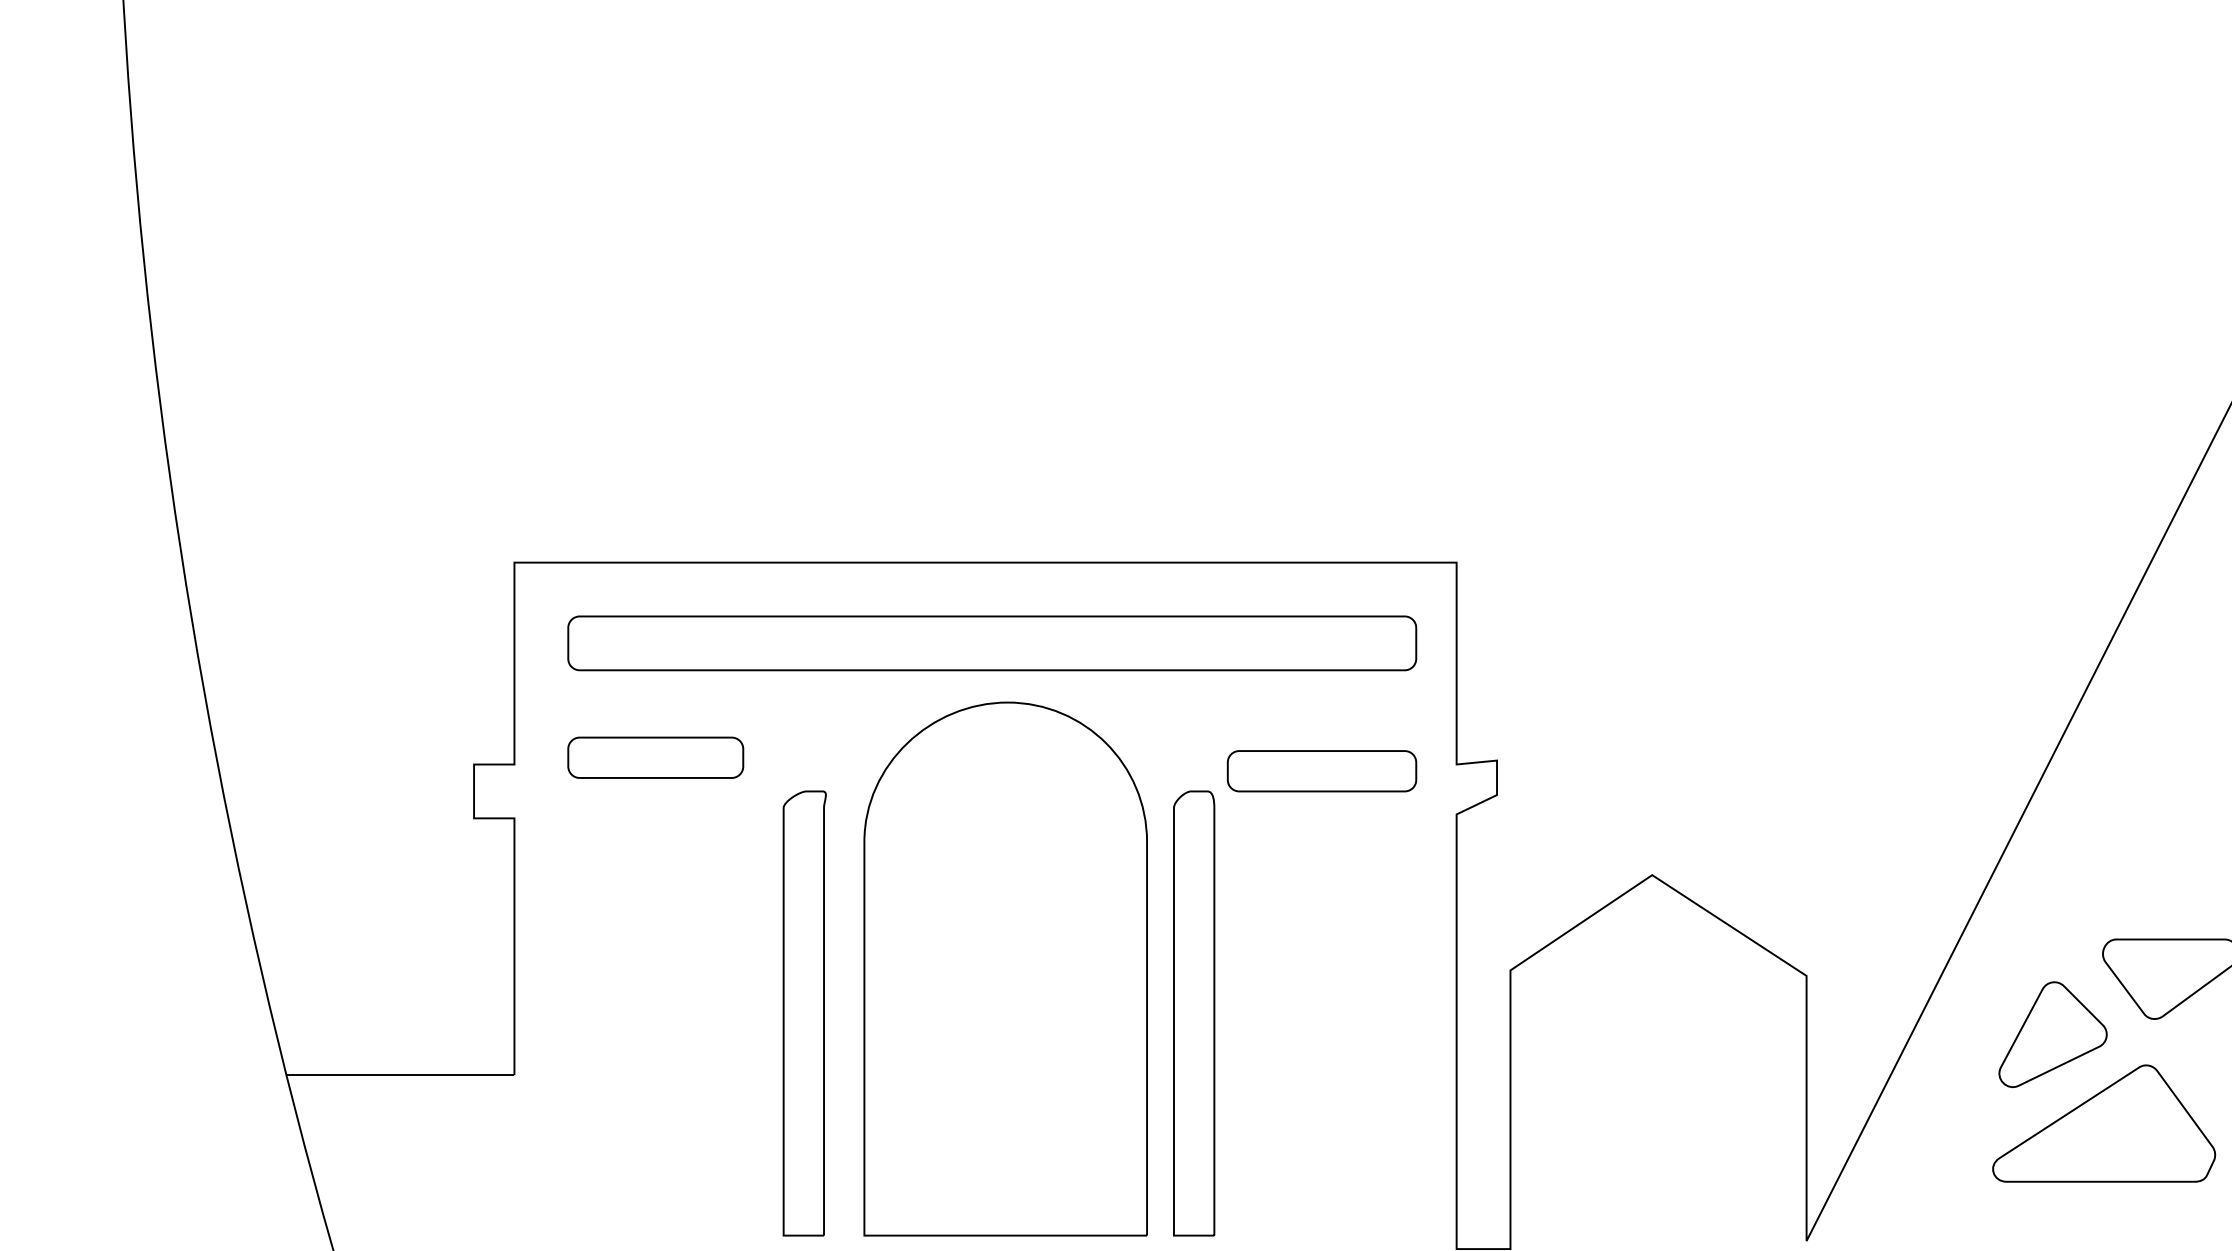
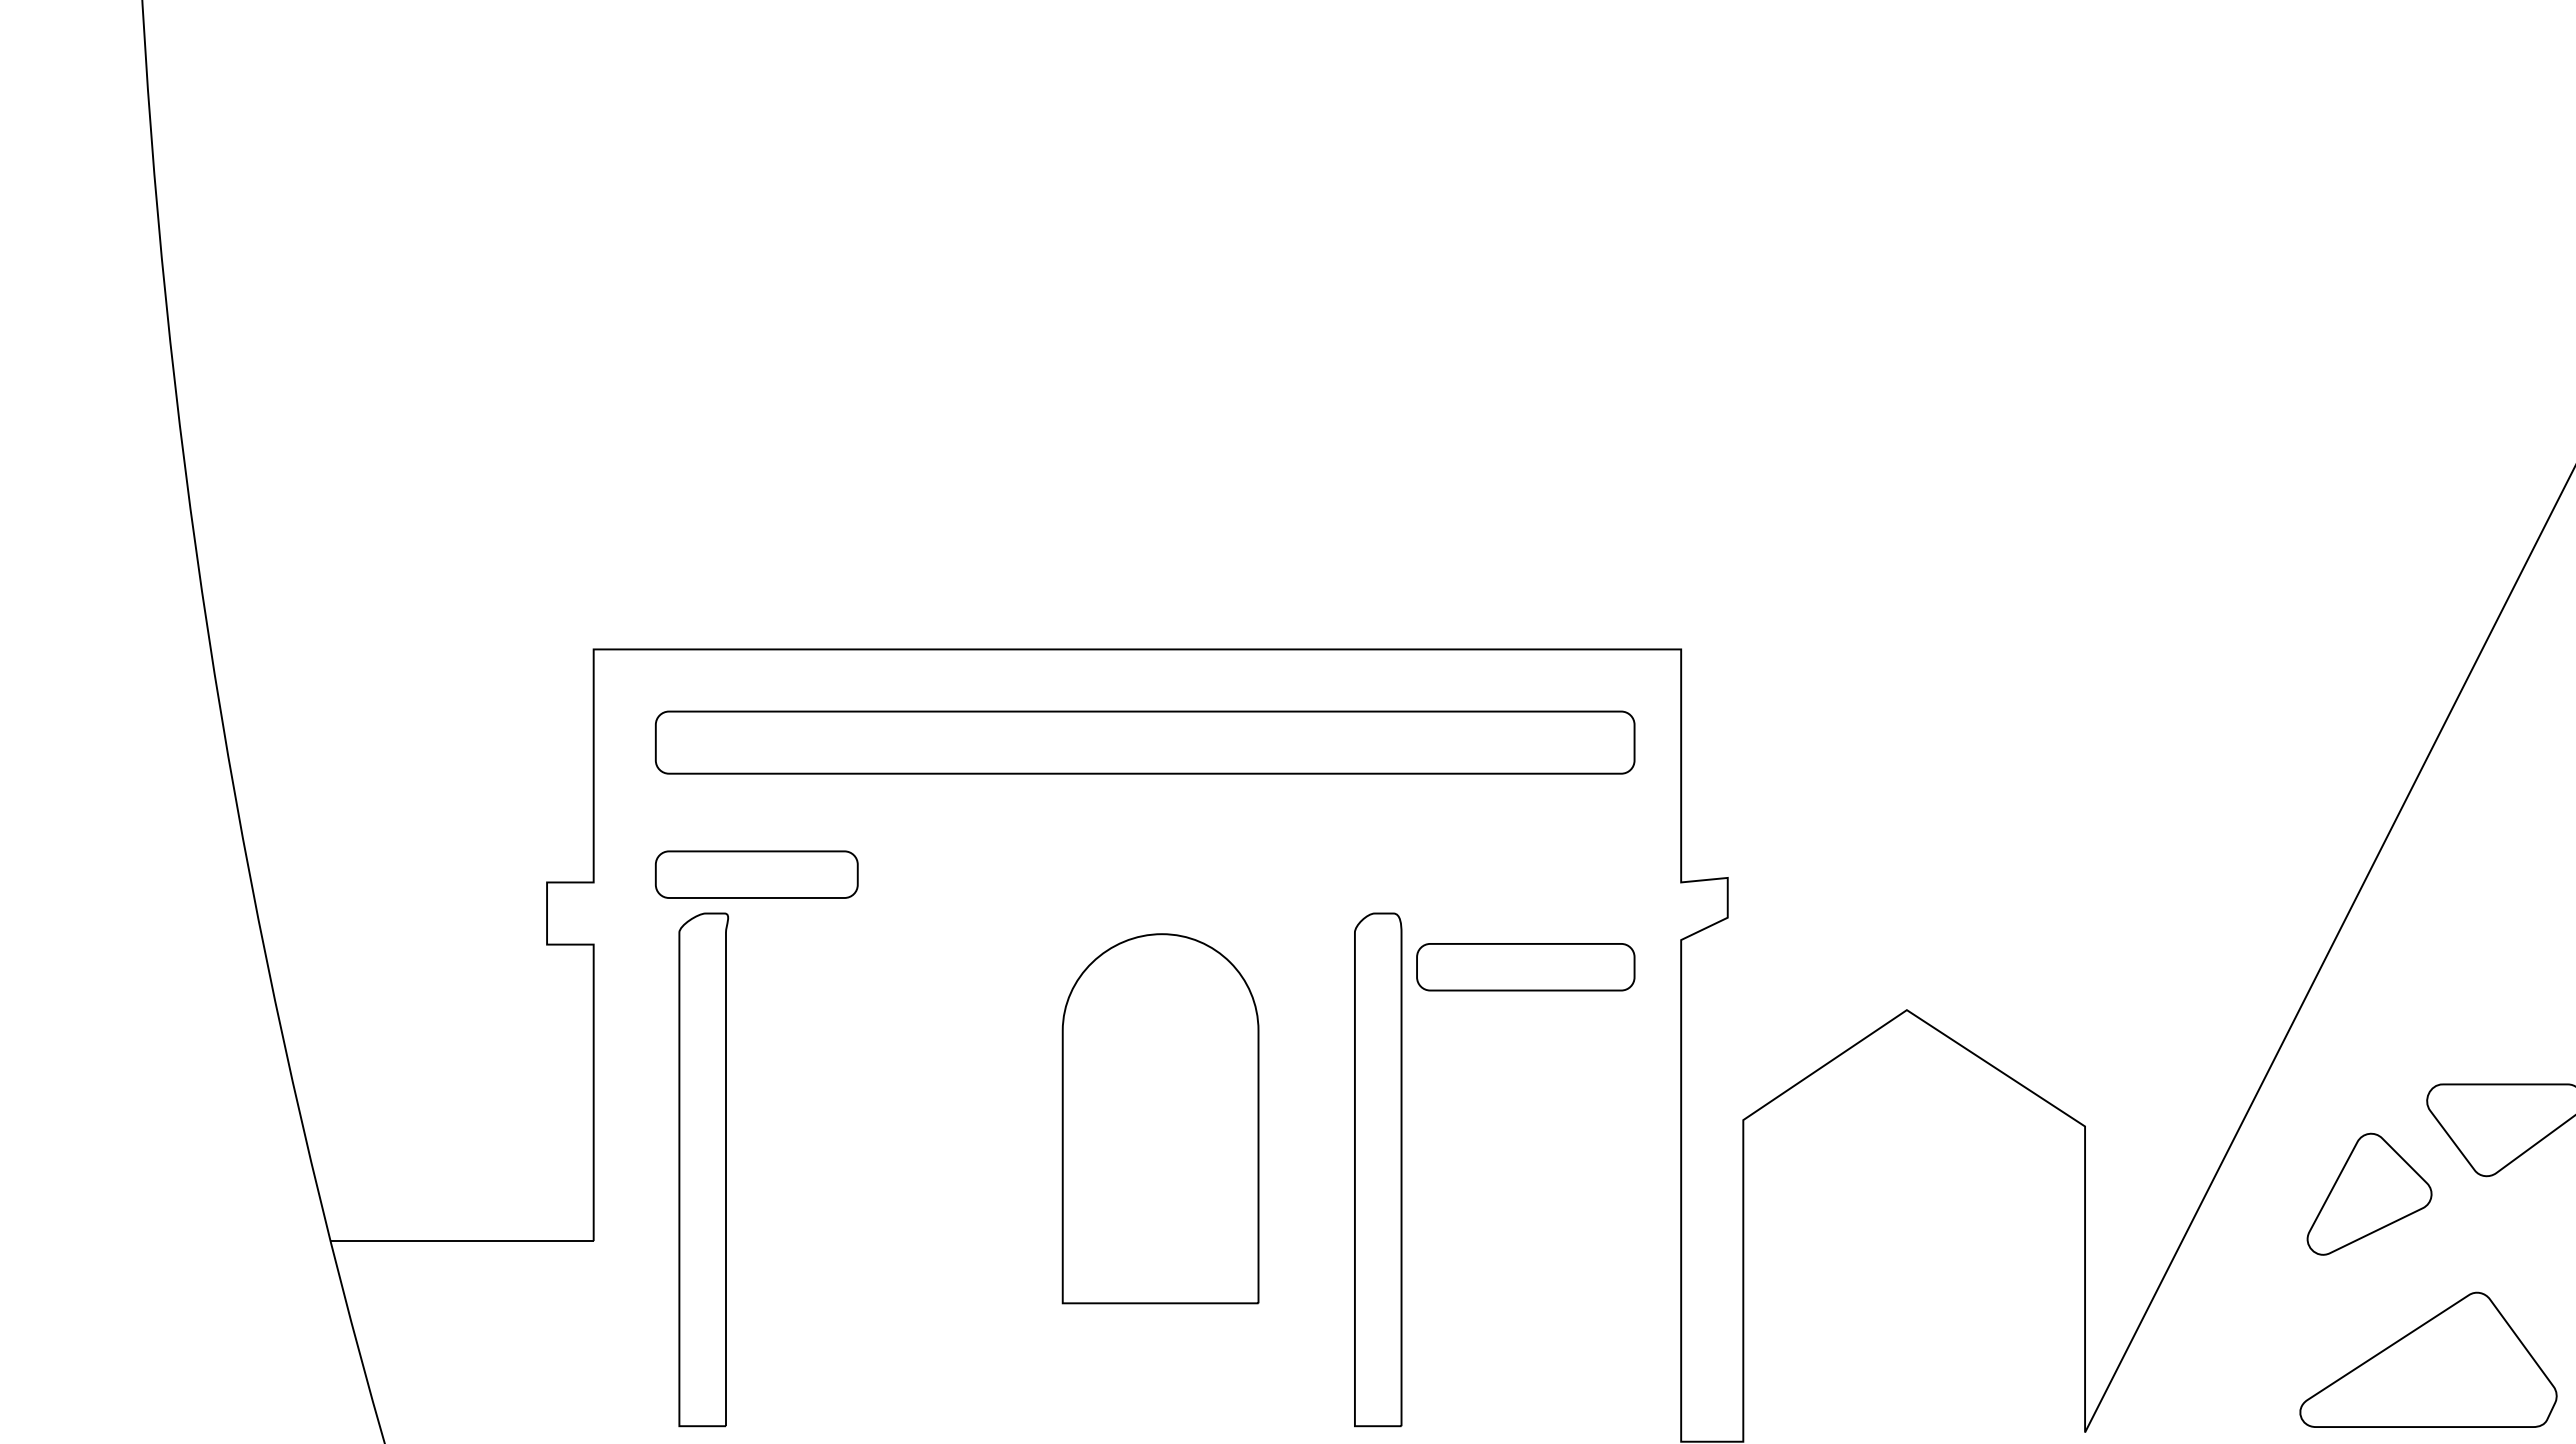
part: (1321, 771) -> (1525, 967), moved
part: (1005, 969) -> (1160, 1118), size x0.6
part: (804, 1013) -> (703, 1169), moved
part: (2104, 1123) -> (2428, 1359), moved

